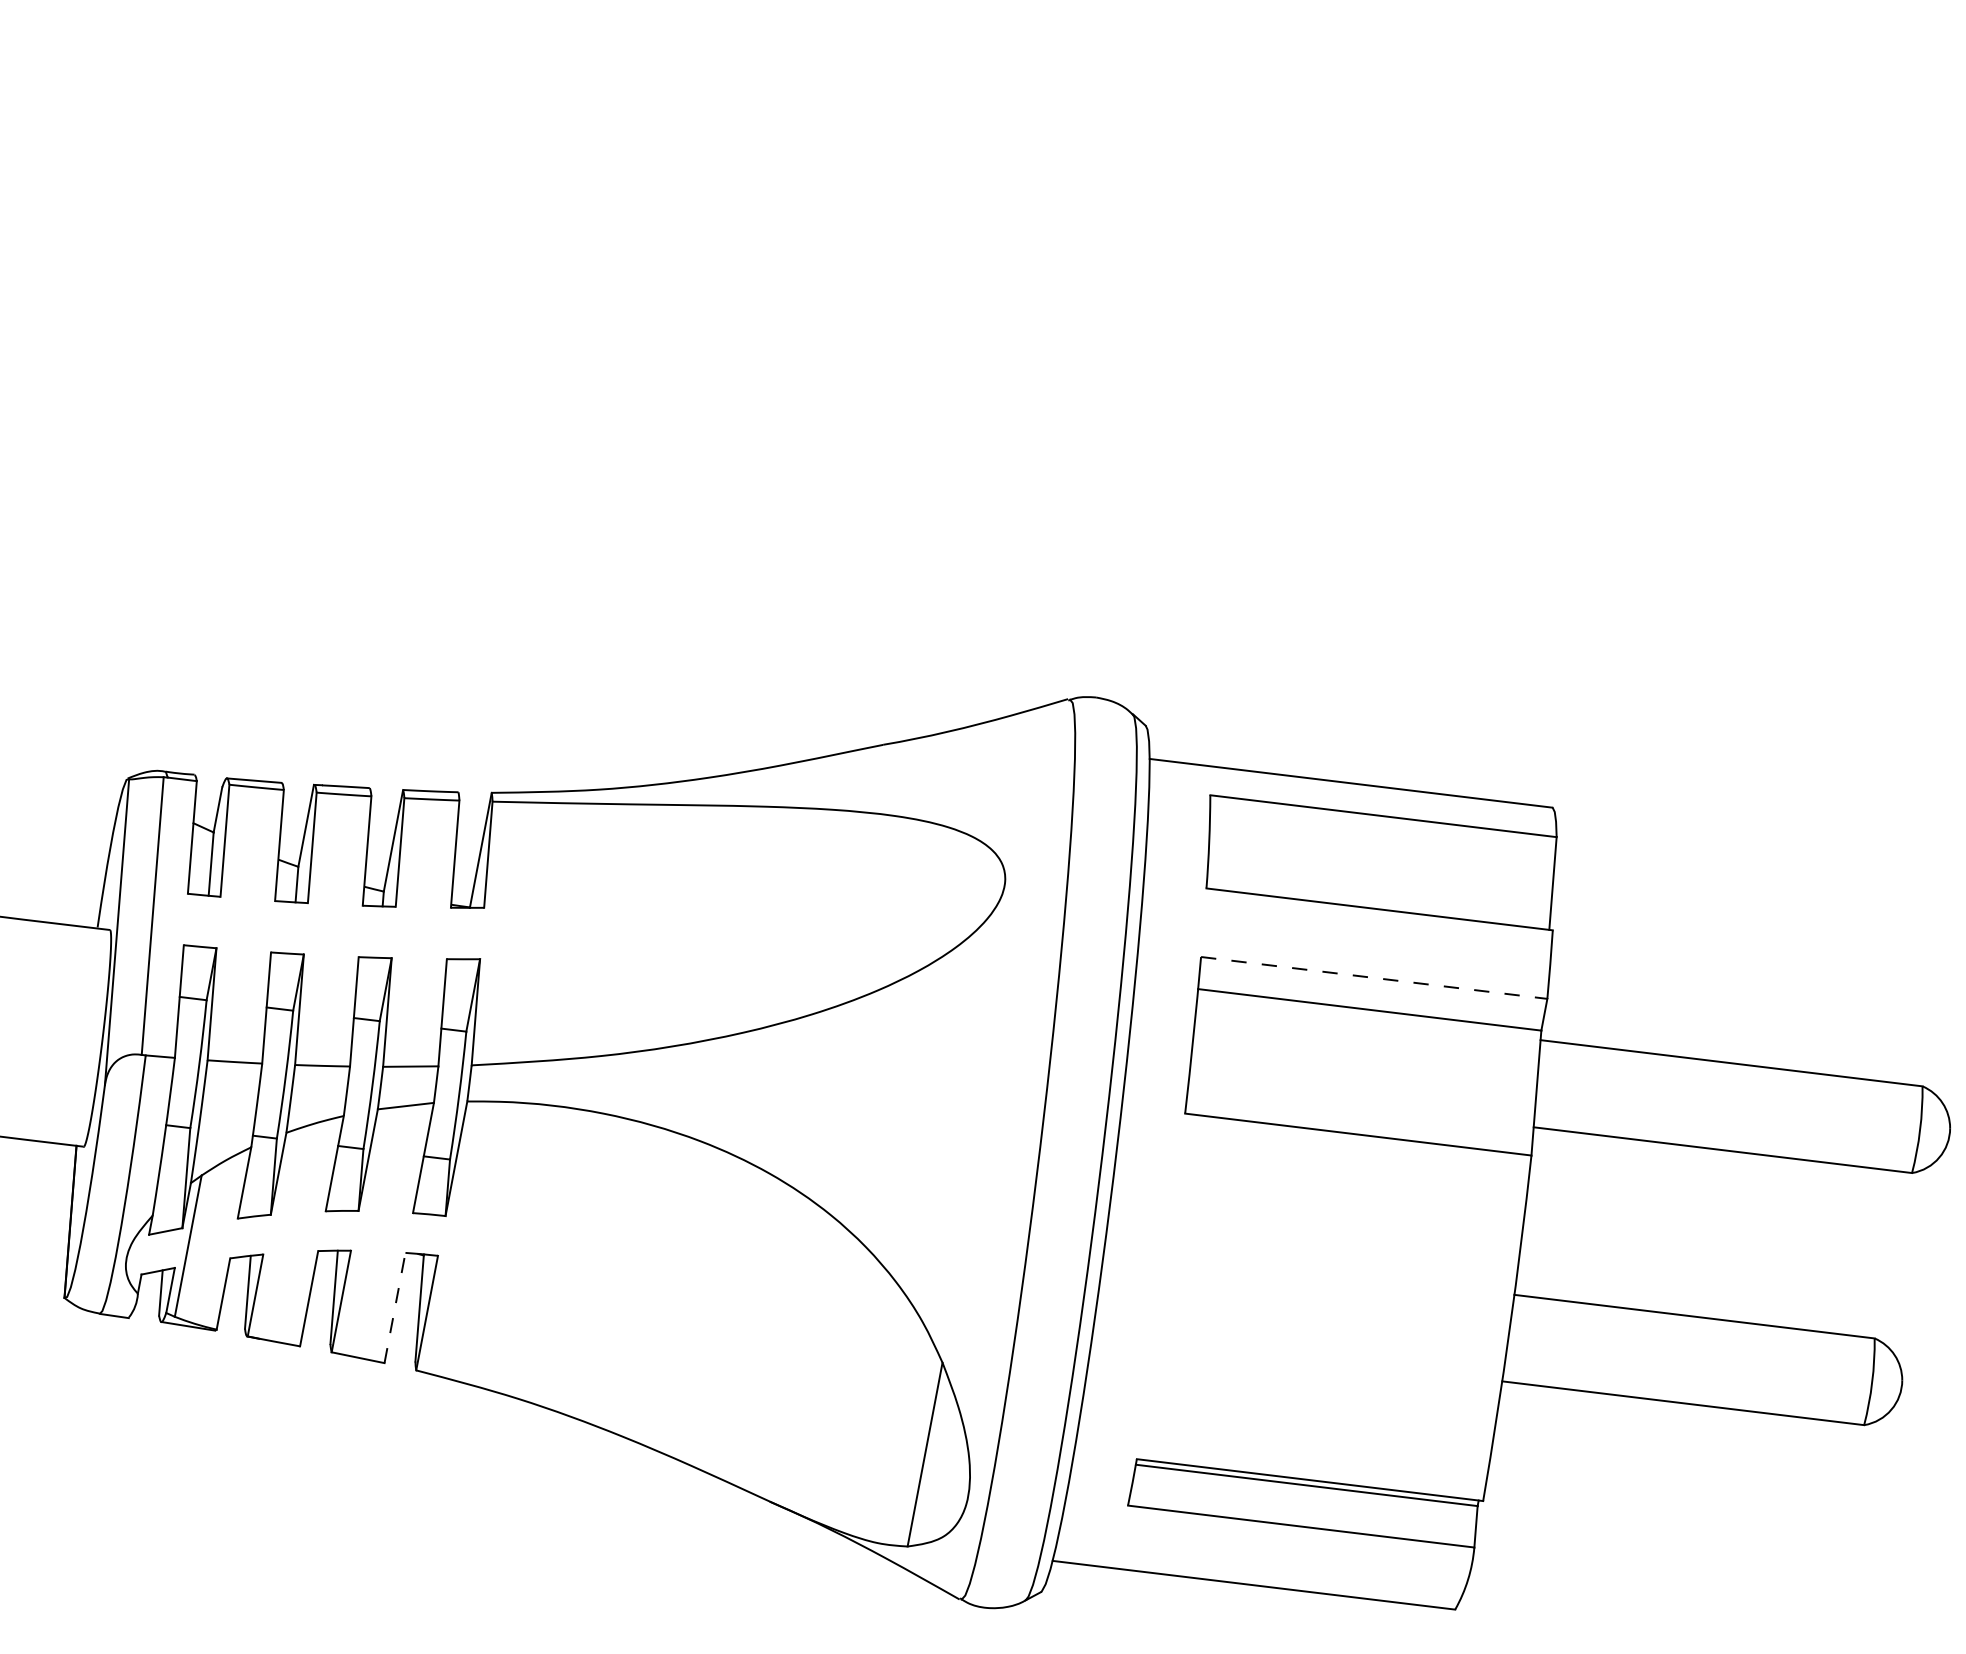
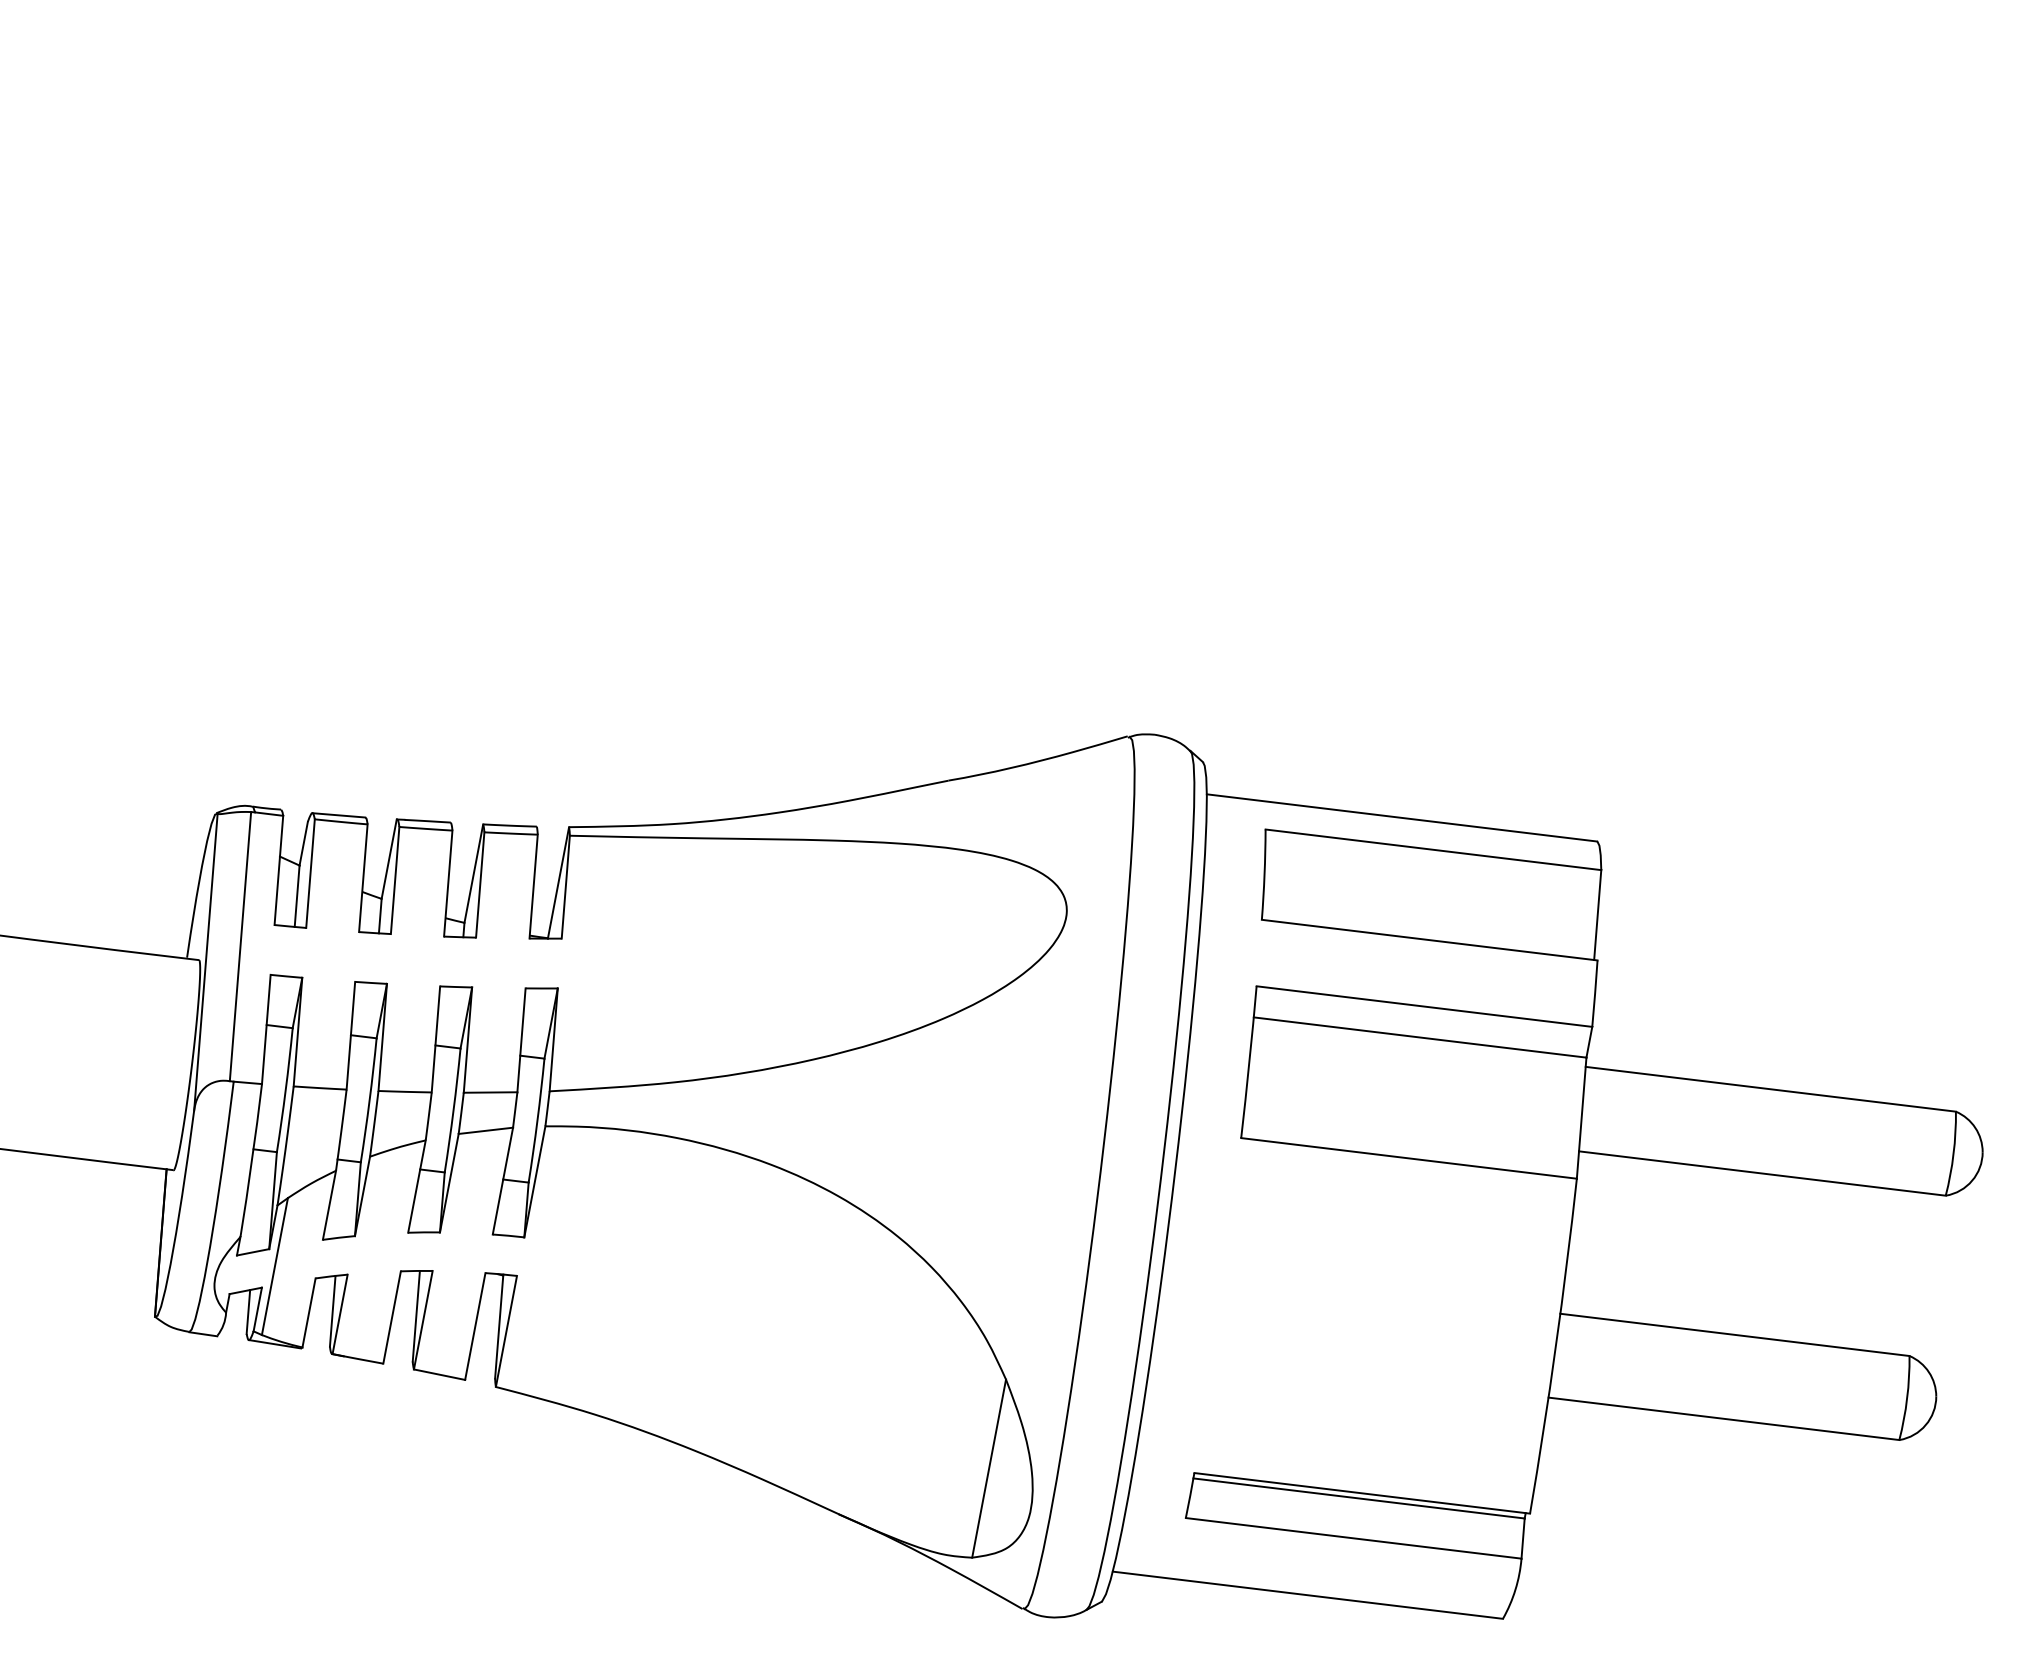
line: (1374, 977) -> (1424, 1006), dashed -> solid
line: (395, 1307) -> (475, 1326), dashed -> solid

